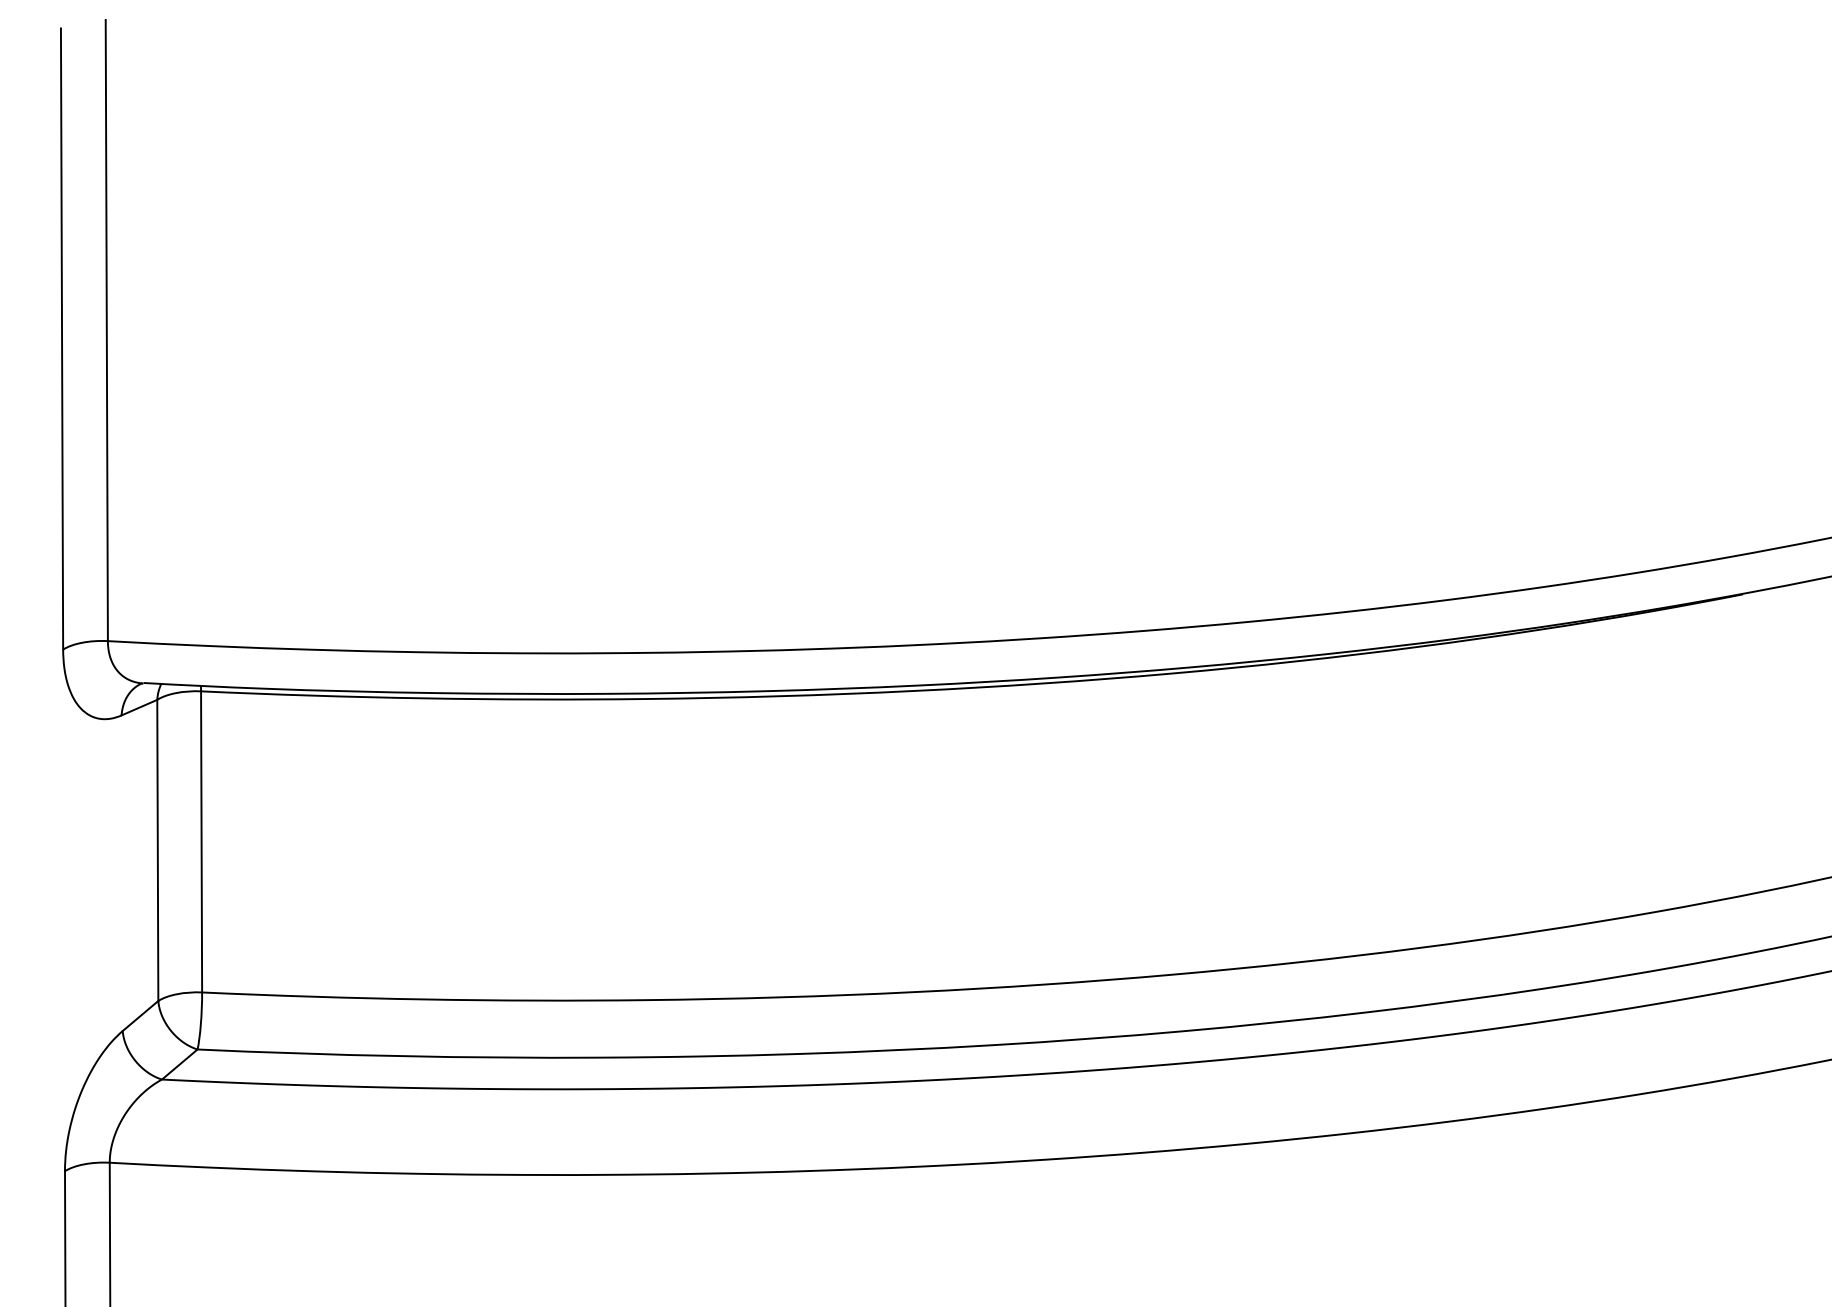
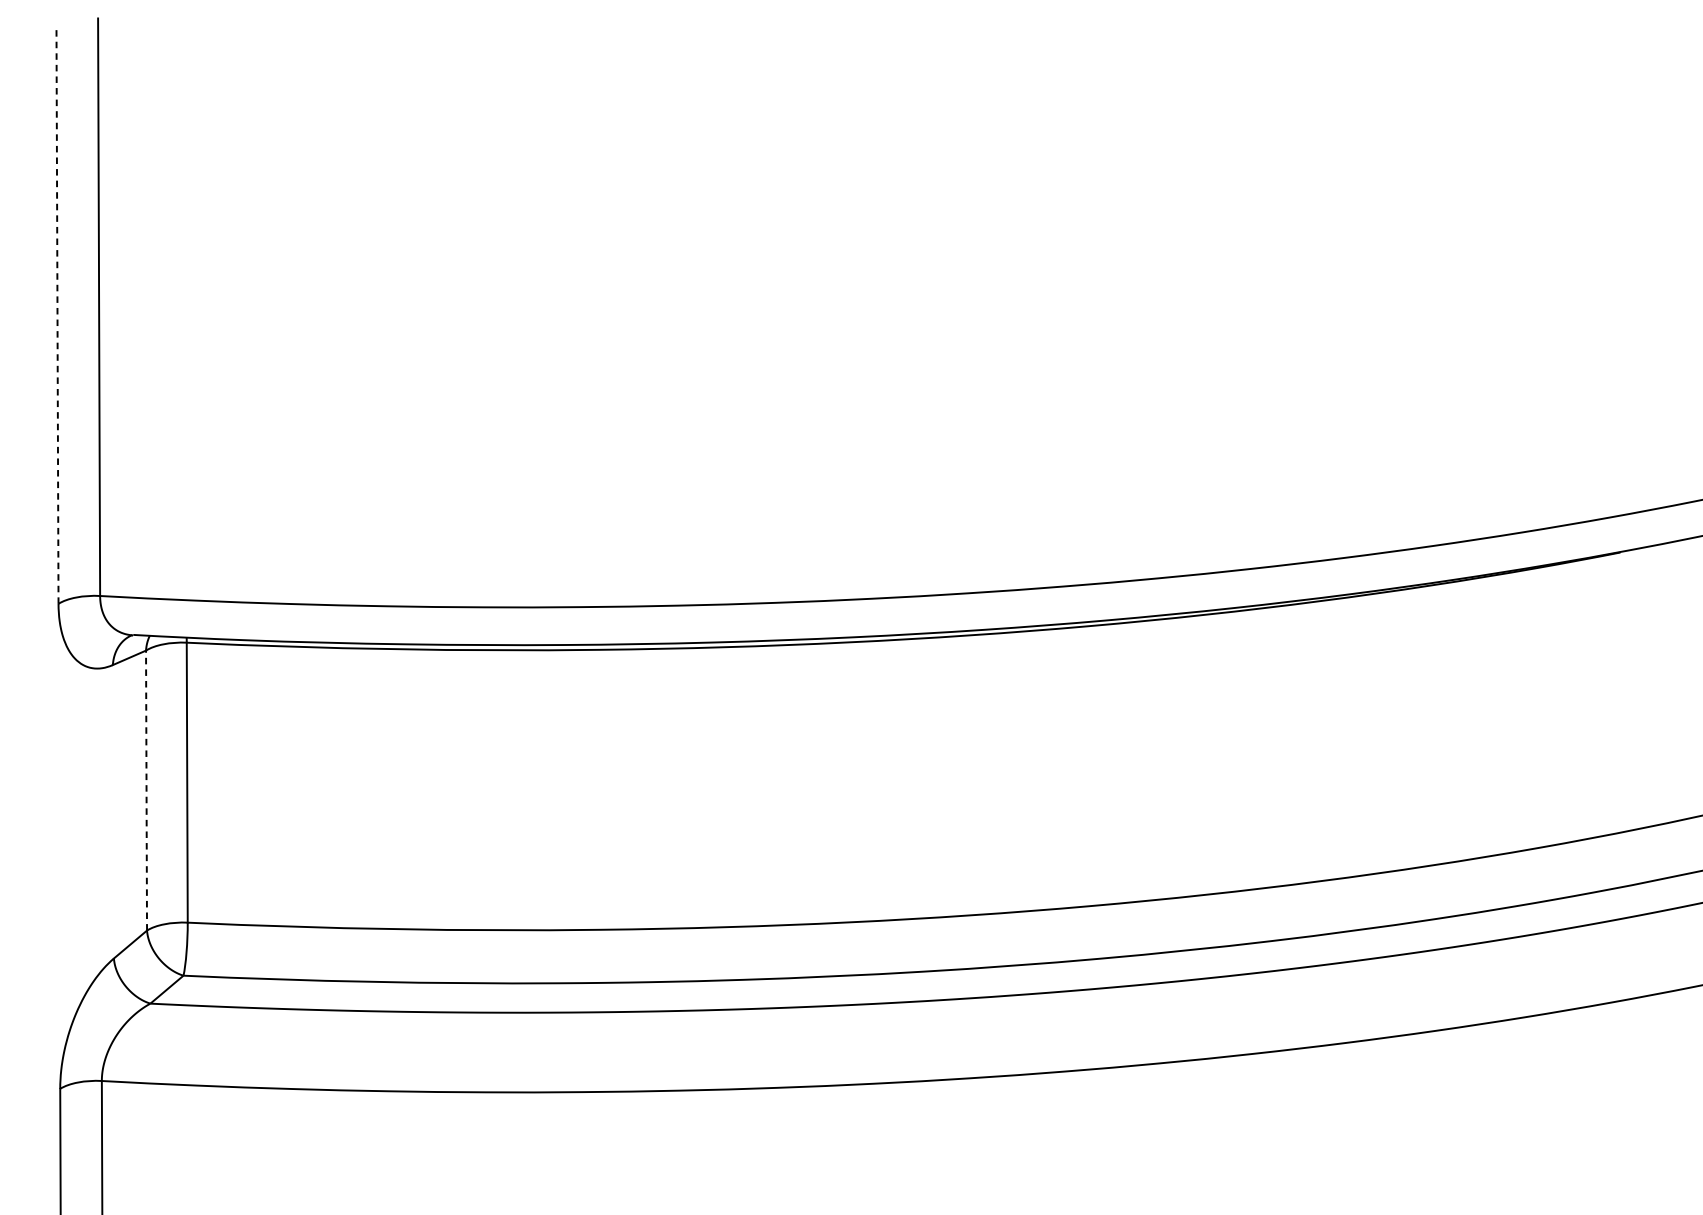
line: (62, 339) -> (57, 315), solid -> dashed
line: (157, 850) -> (146, 790), solid -> dashed

